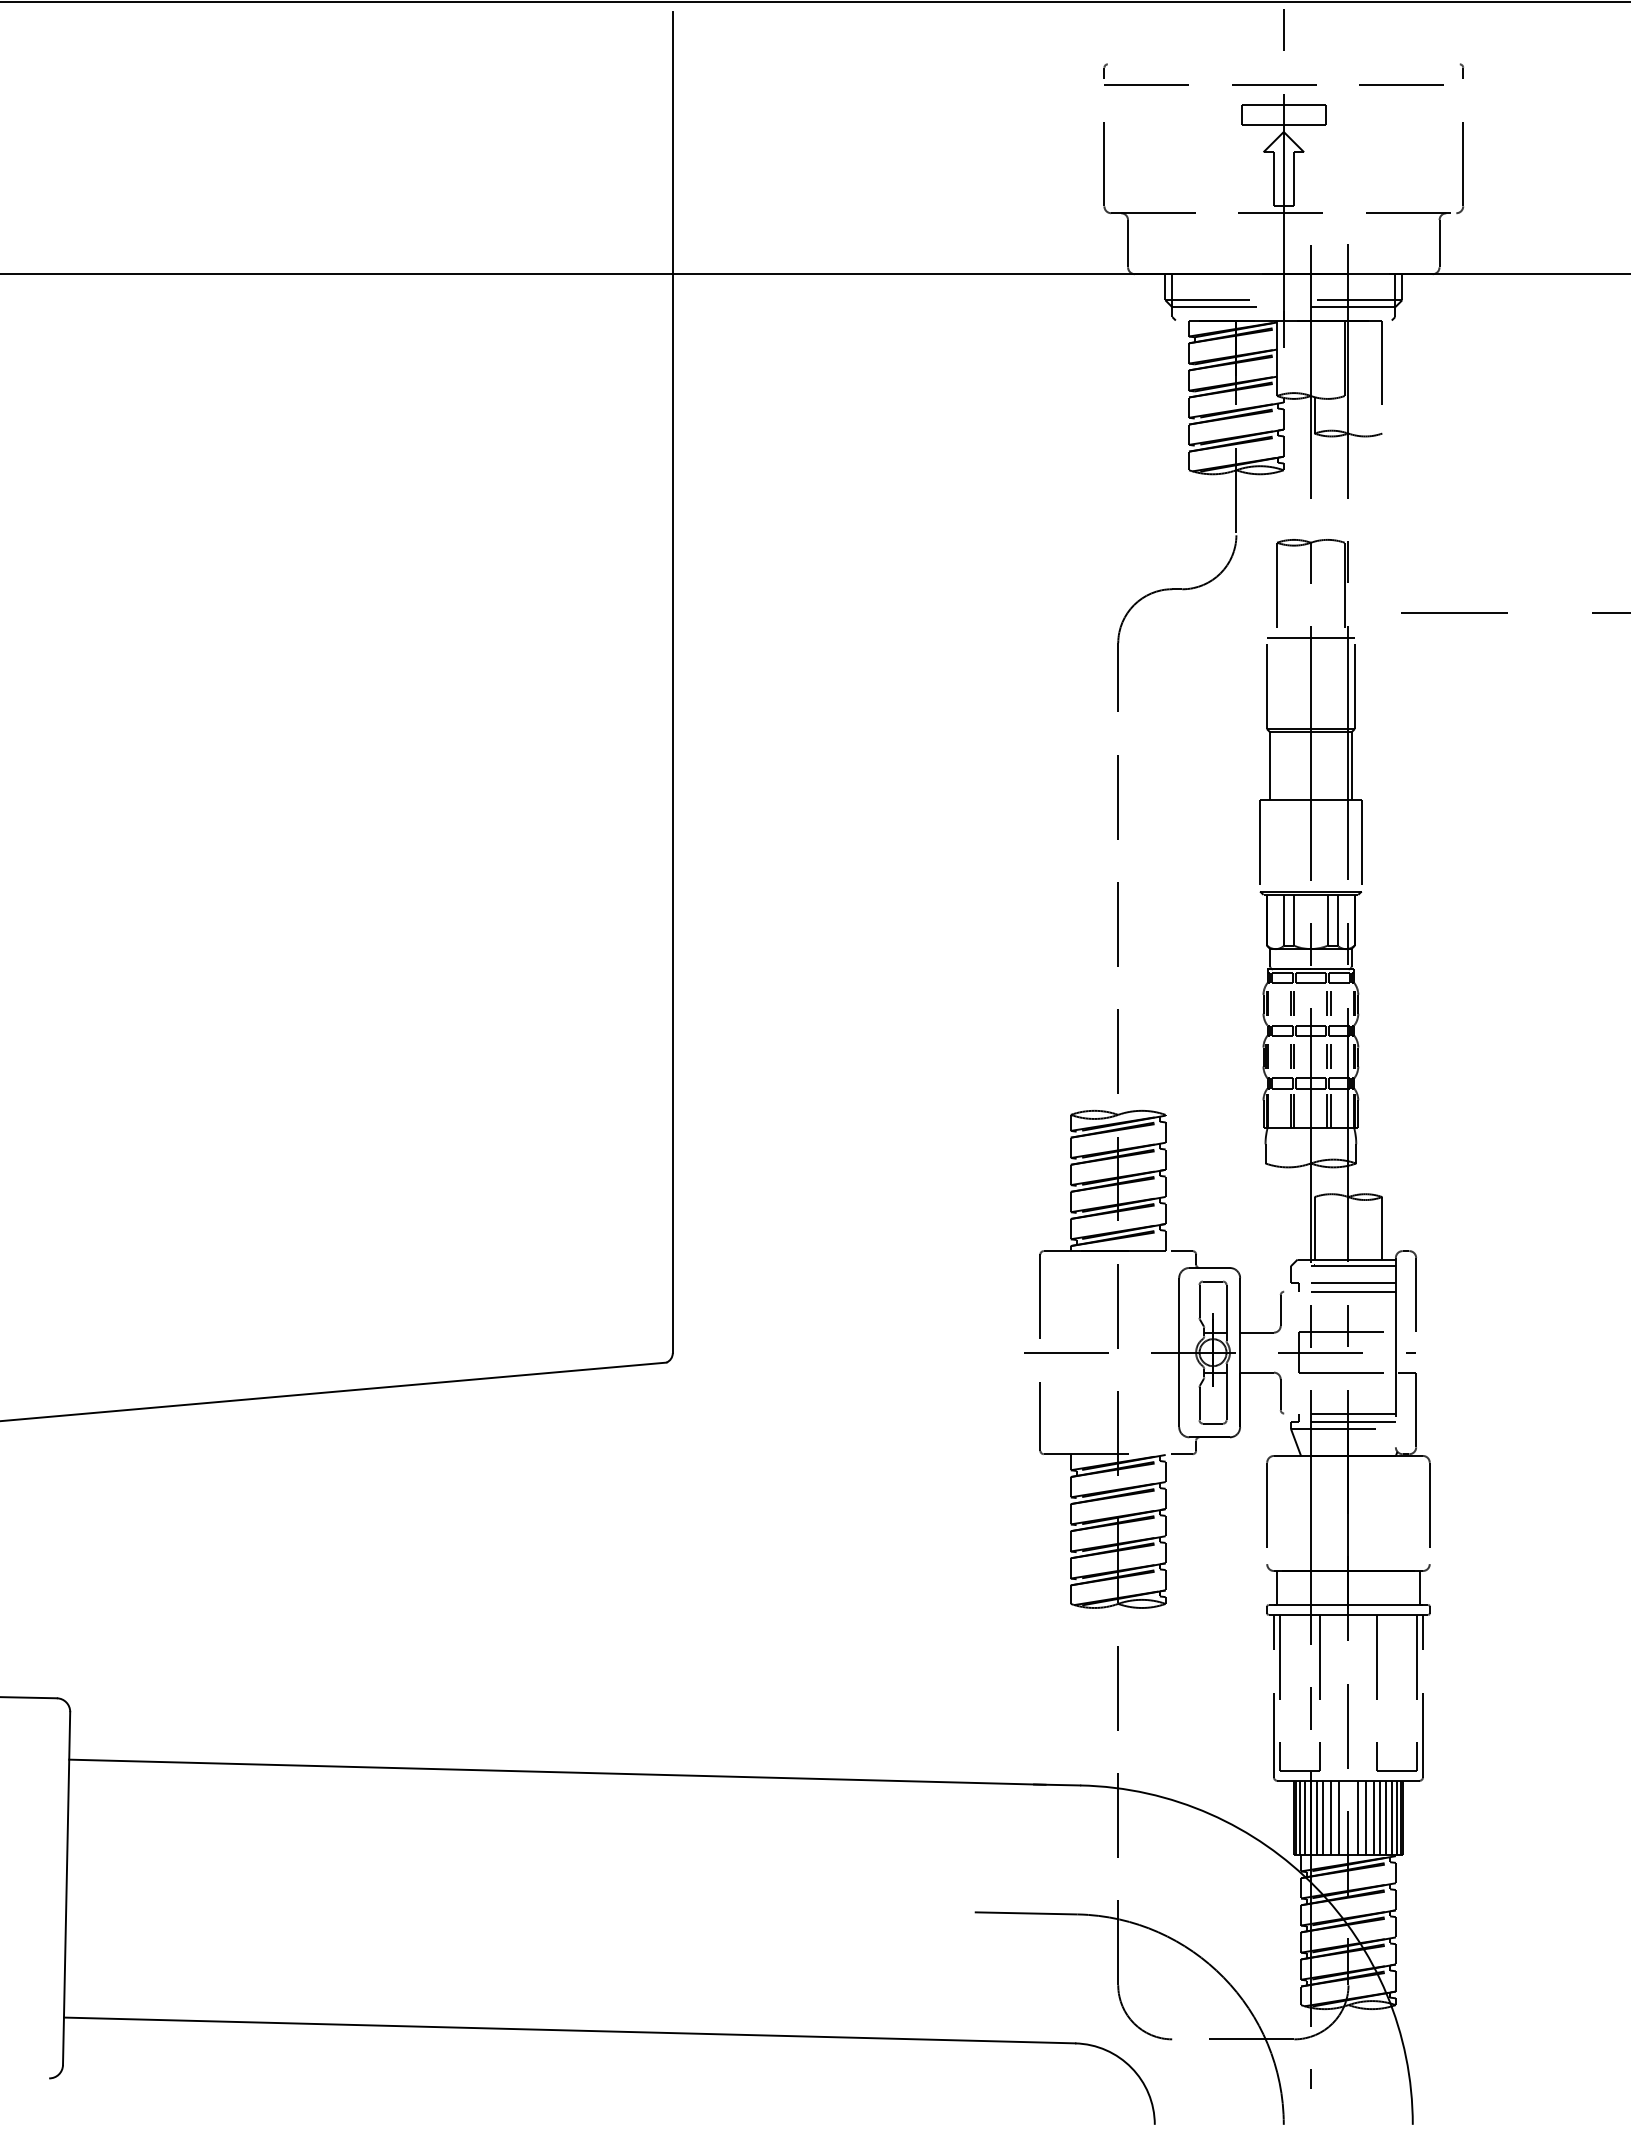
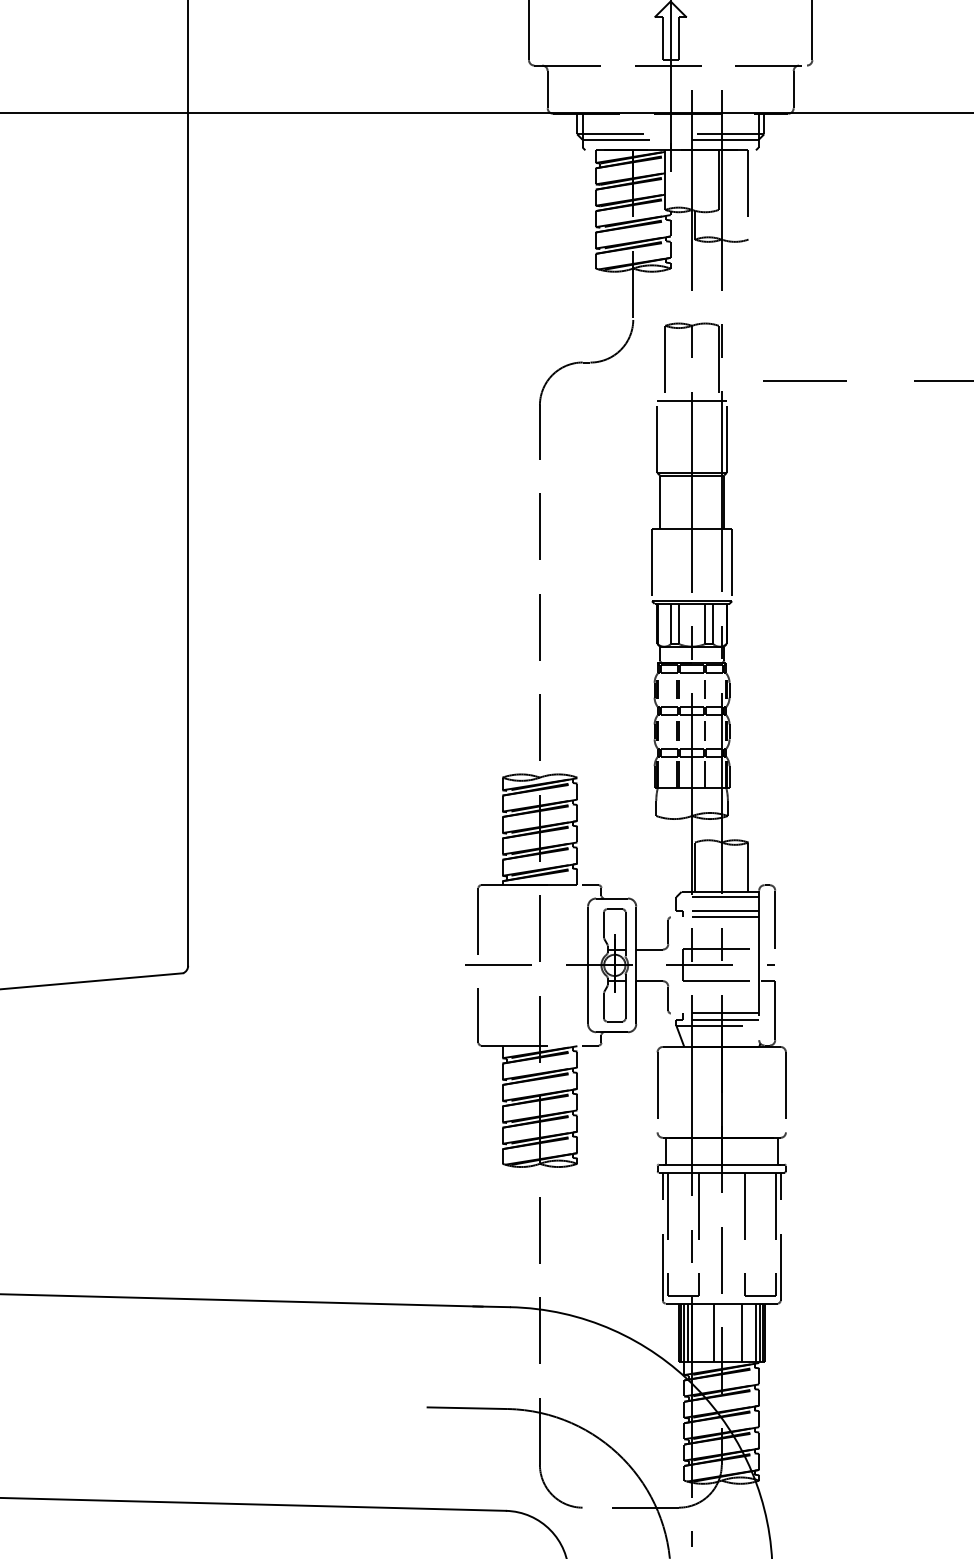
line: (1330, 1002) -> (707, 688), removed
line: (1330, 1055) -> (707, 730), removed
line: (1330, 1110) -> (707, 774), removed
line: (1316, 1817) -> (696, 1332), removed
line: (1323, 1817) -> (702, 1332), removed
line: (1330, 1817) -> (707, 1332), removed
line: (1357, 1817) -> (728, 1332), removed
line: (1366, 1817) -> (735, 1332), removed
line: (1380, 1817) -> (747, 1332), removed
line: (1386, 1817) -> (751, 1332), removed

